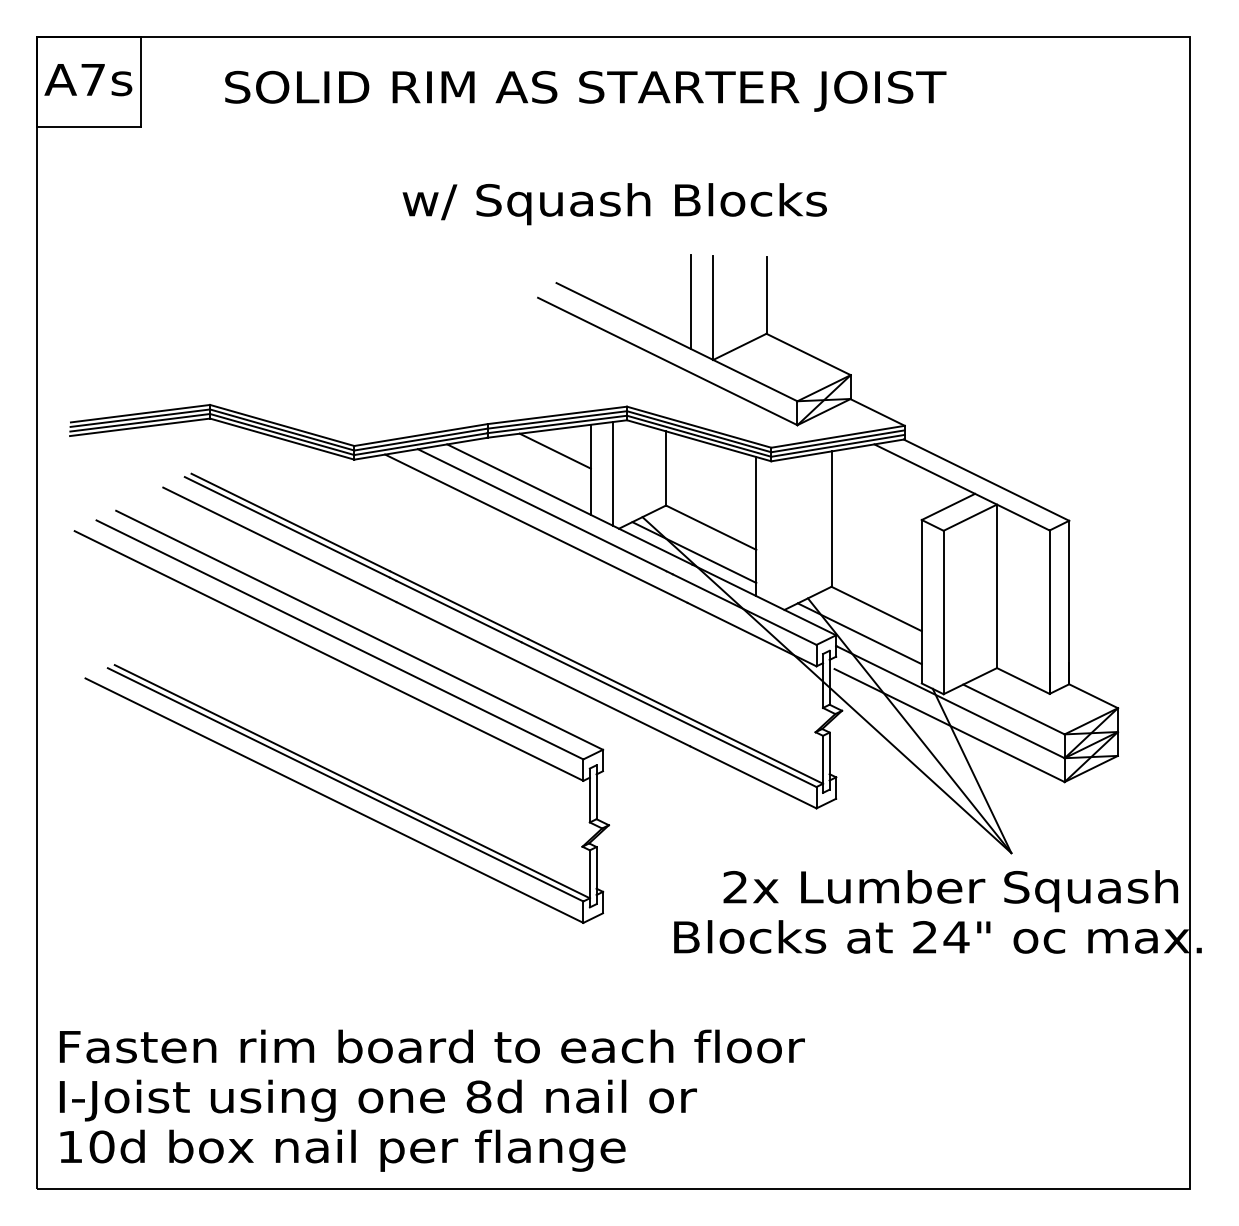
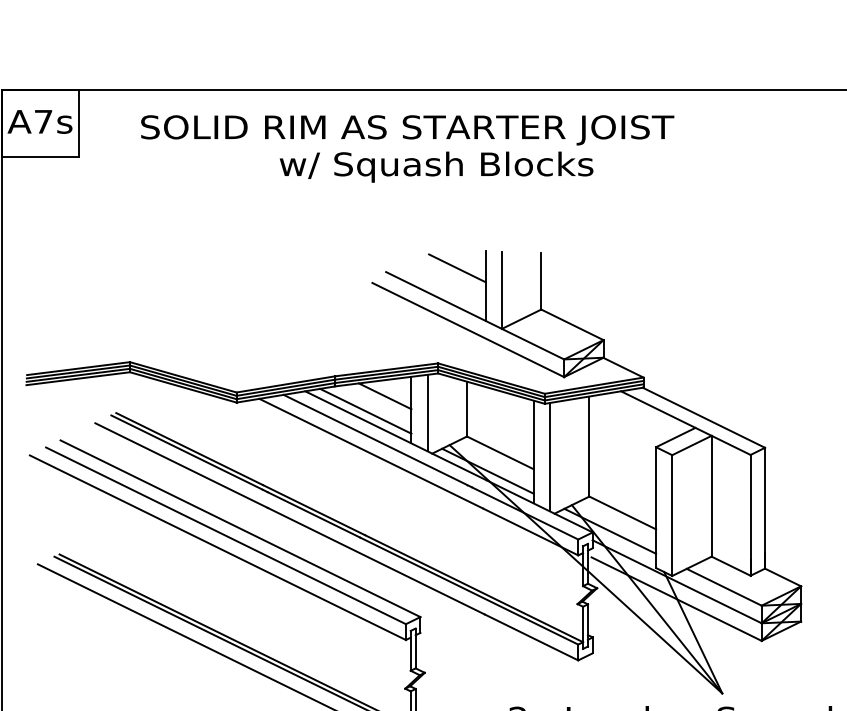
text: (614, 204) -> (436, 167), moved
line: (652, 277) -> (457, 267), added
line: (528, 471) -> (365, 411), added
line: (778, 533) -> (550, 457), added

